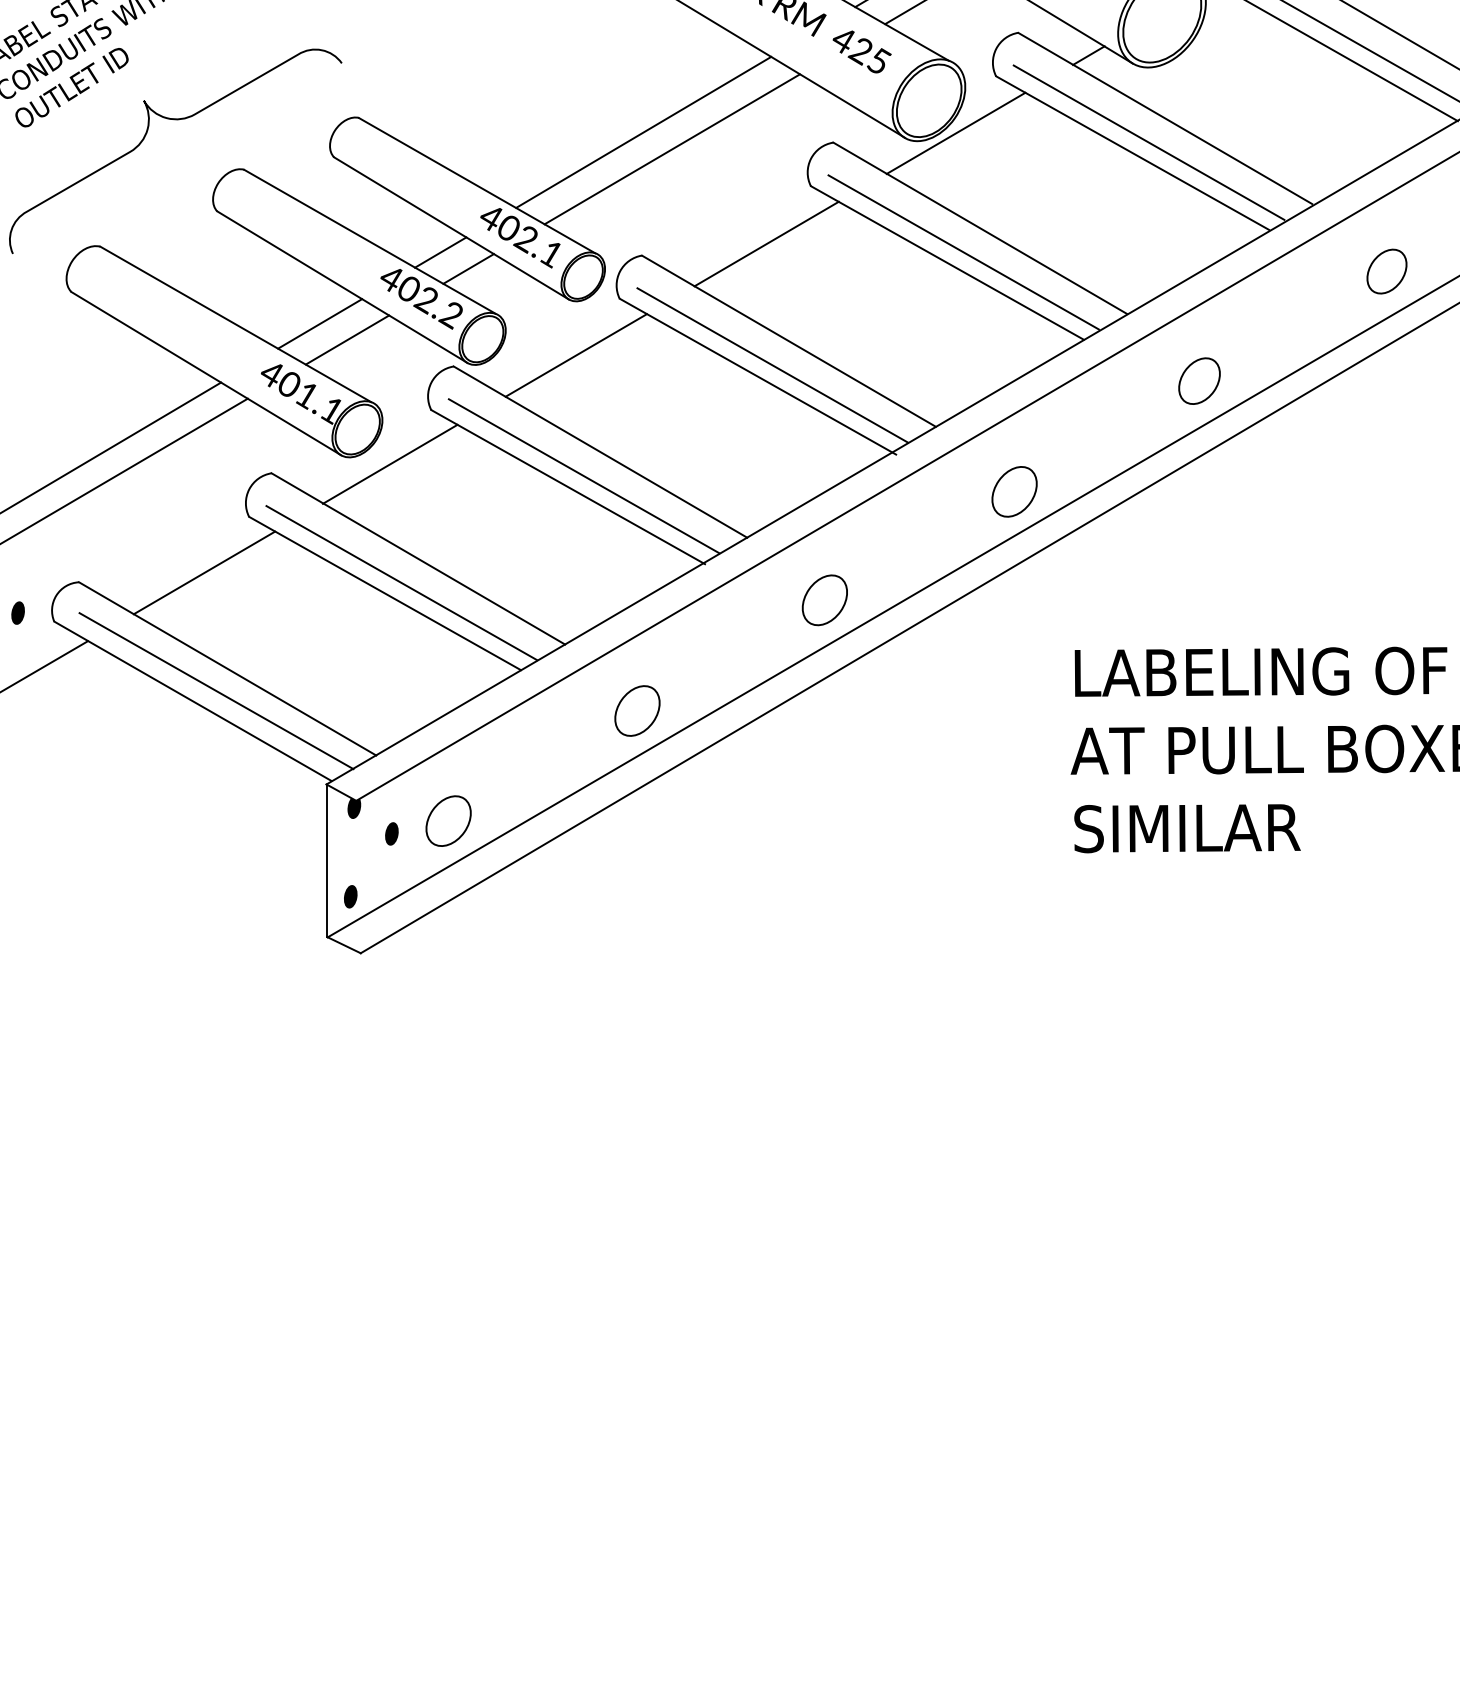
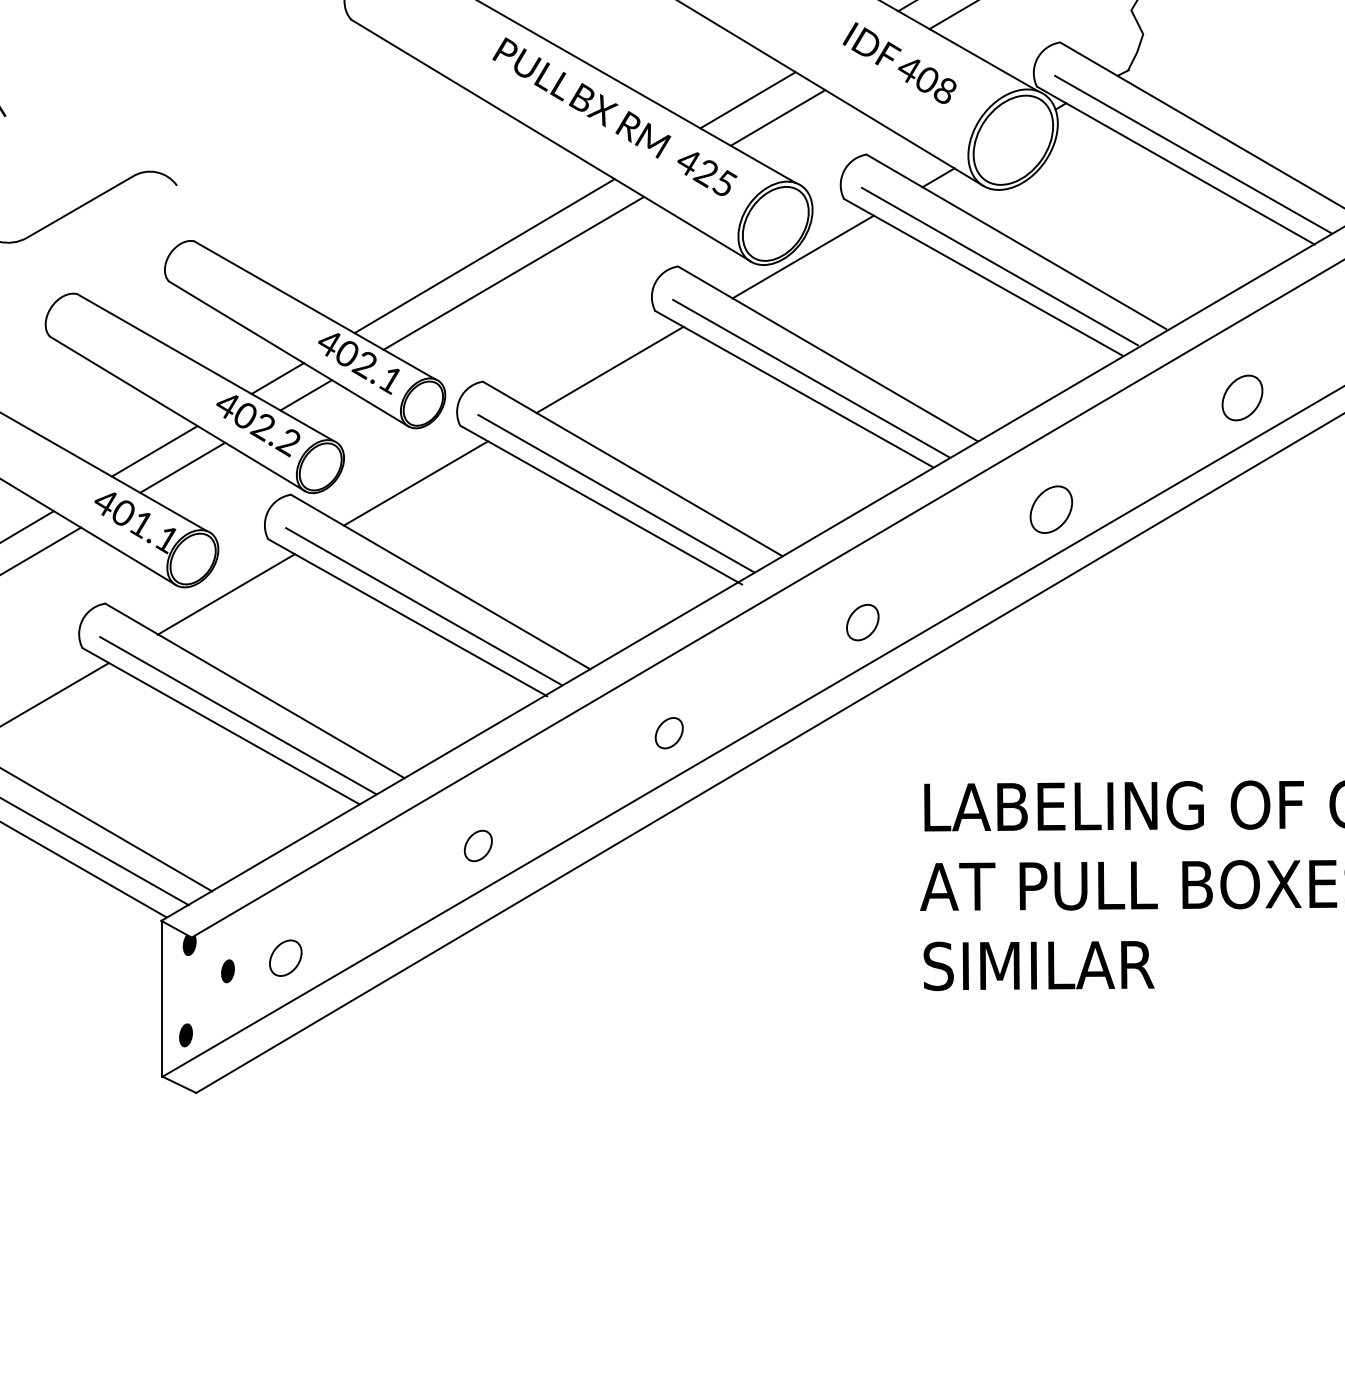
part: (1014, 491) -> (862, 622), size x0.7
part: (824, 600) -> (669, 733), size x0.6
part: (637, 710) -> (478, 845), size x0.6
part: (448, 820) -> (285, 957), size x0.7

